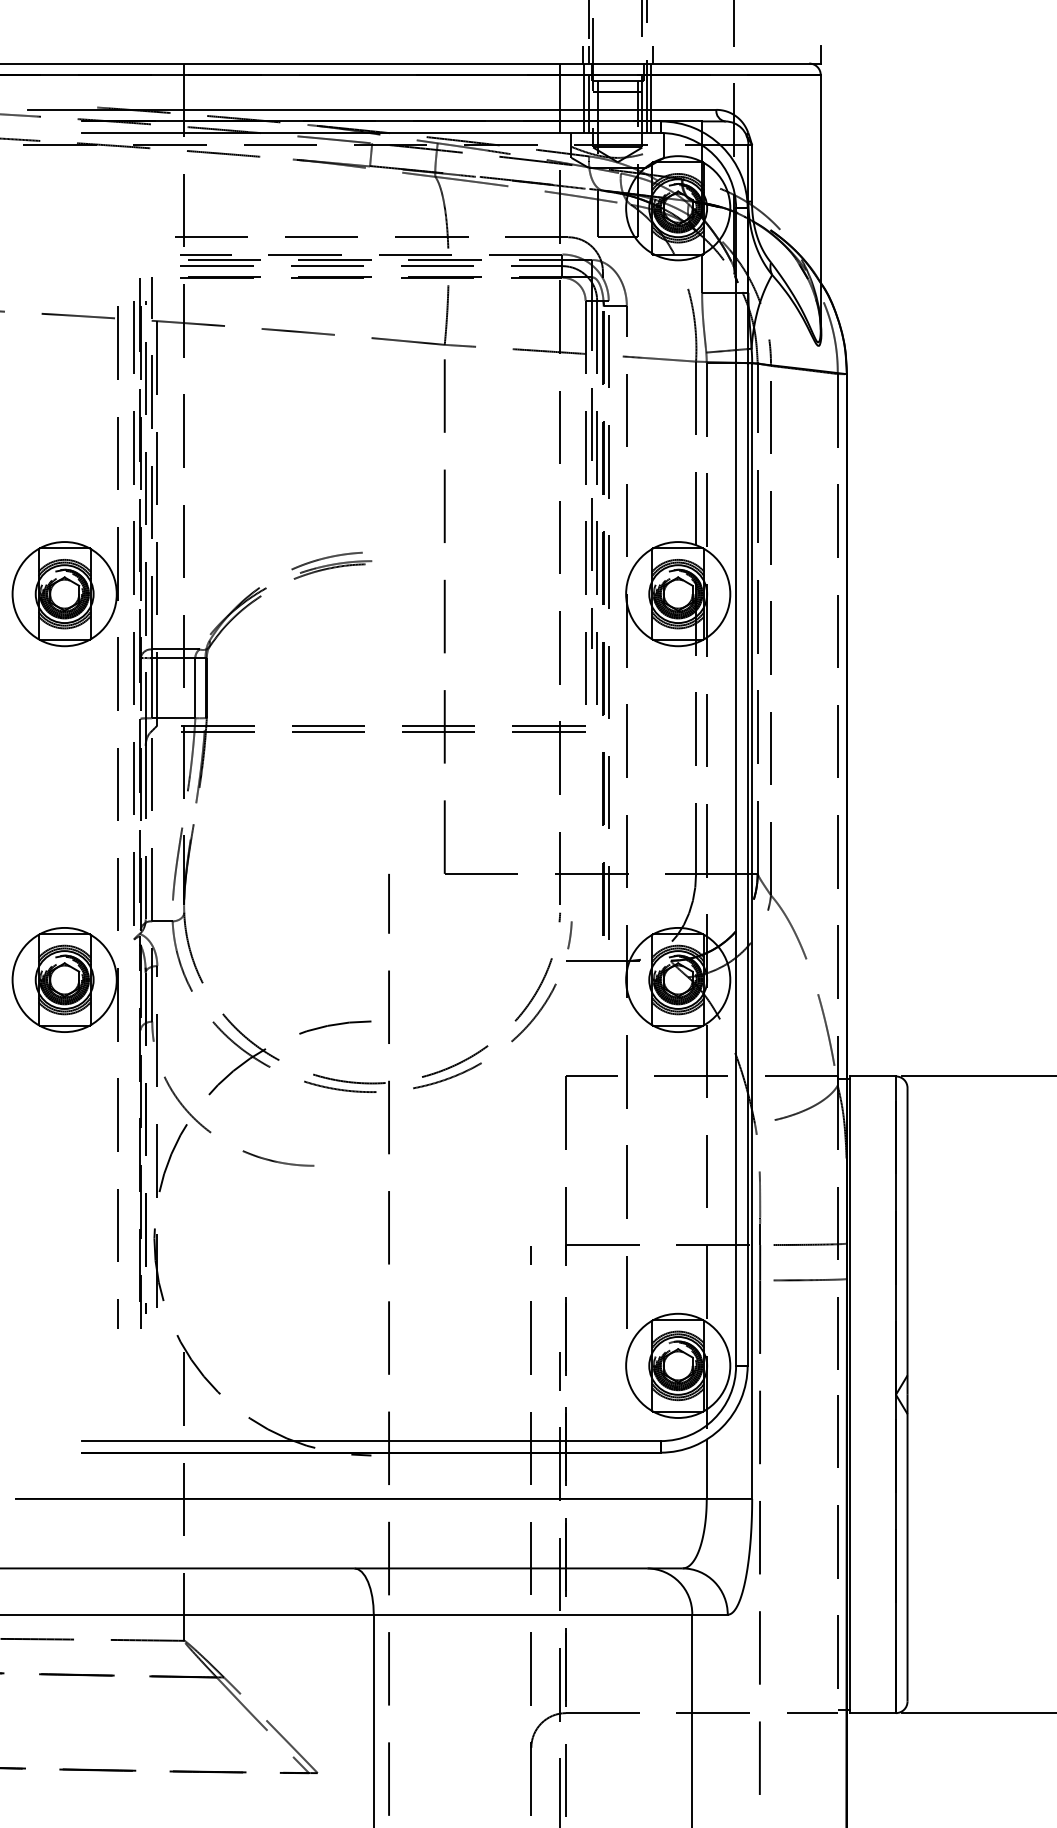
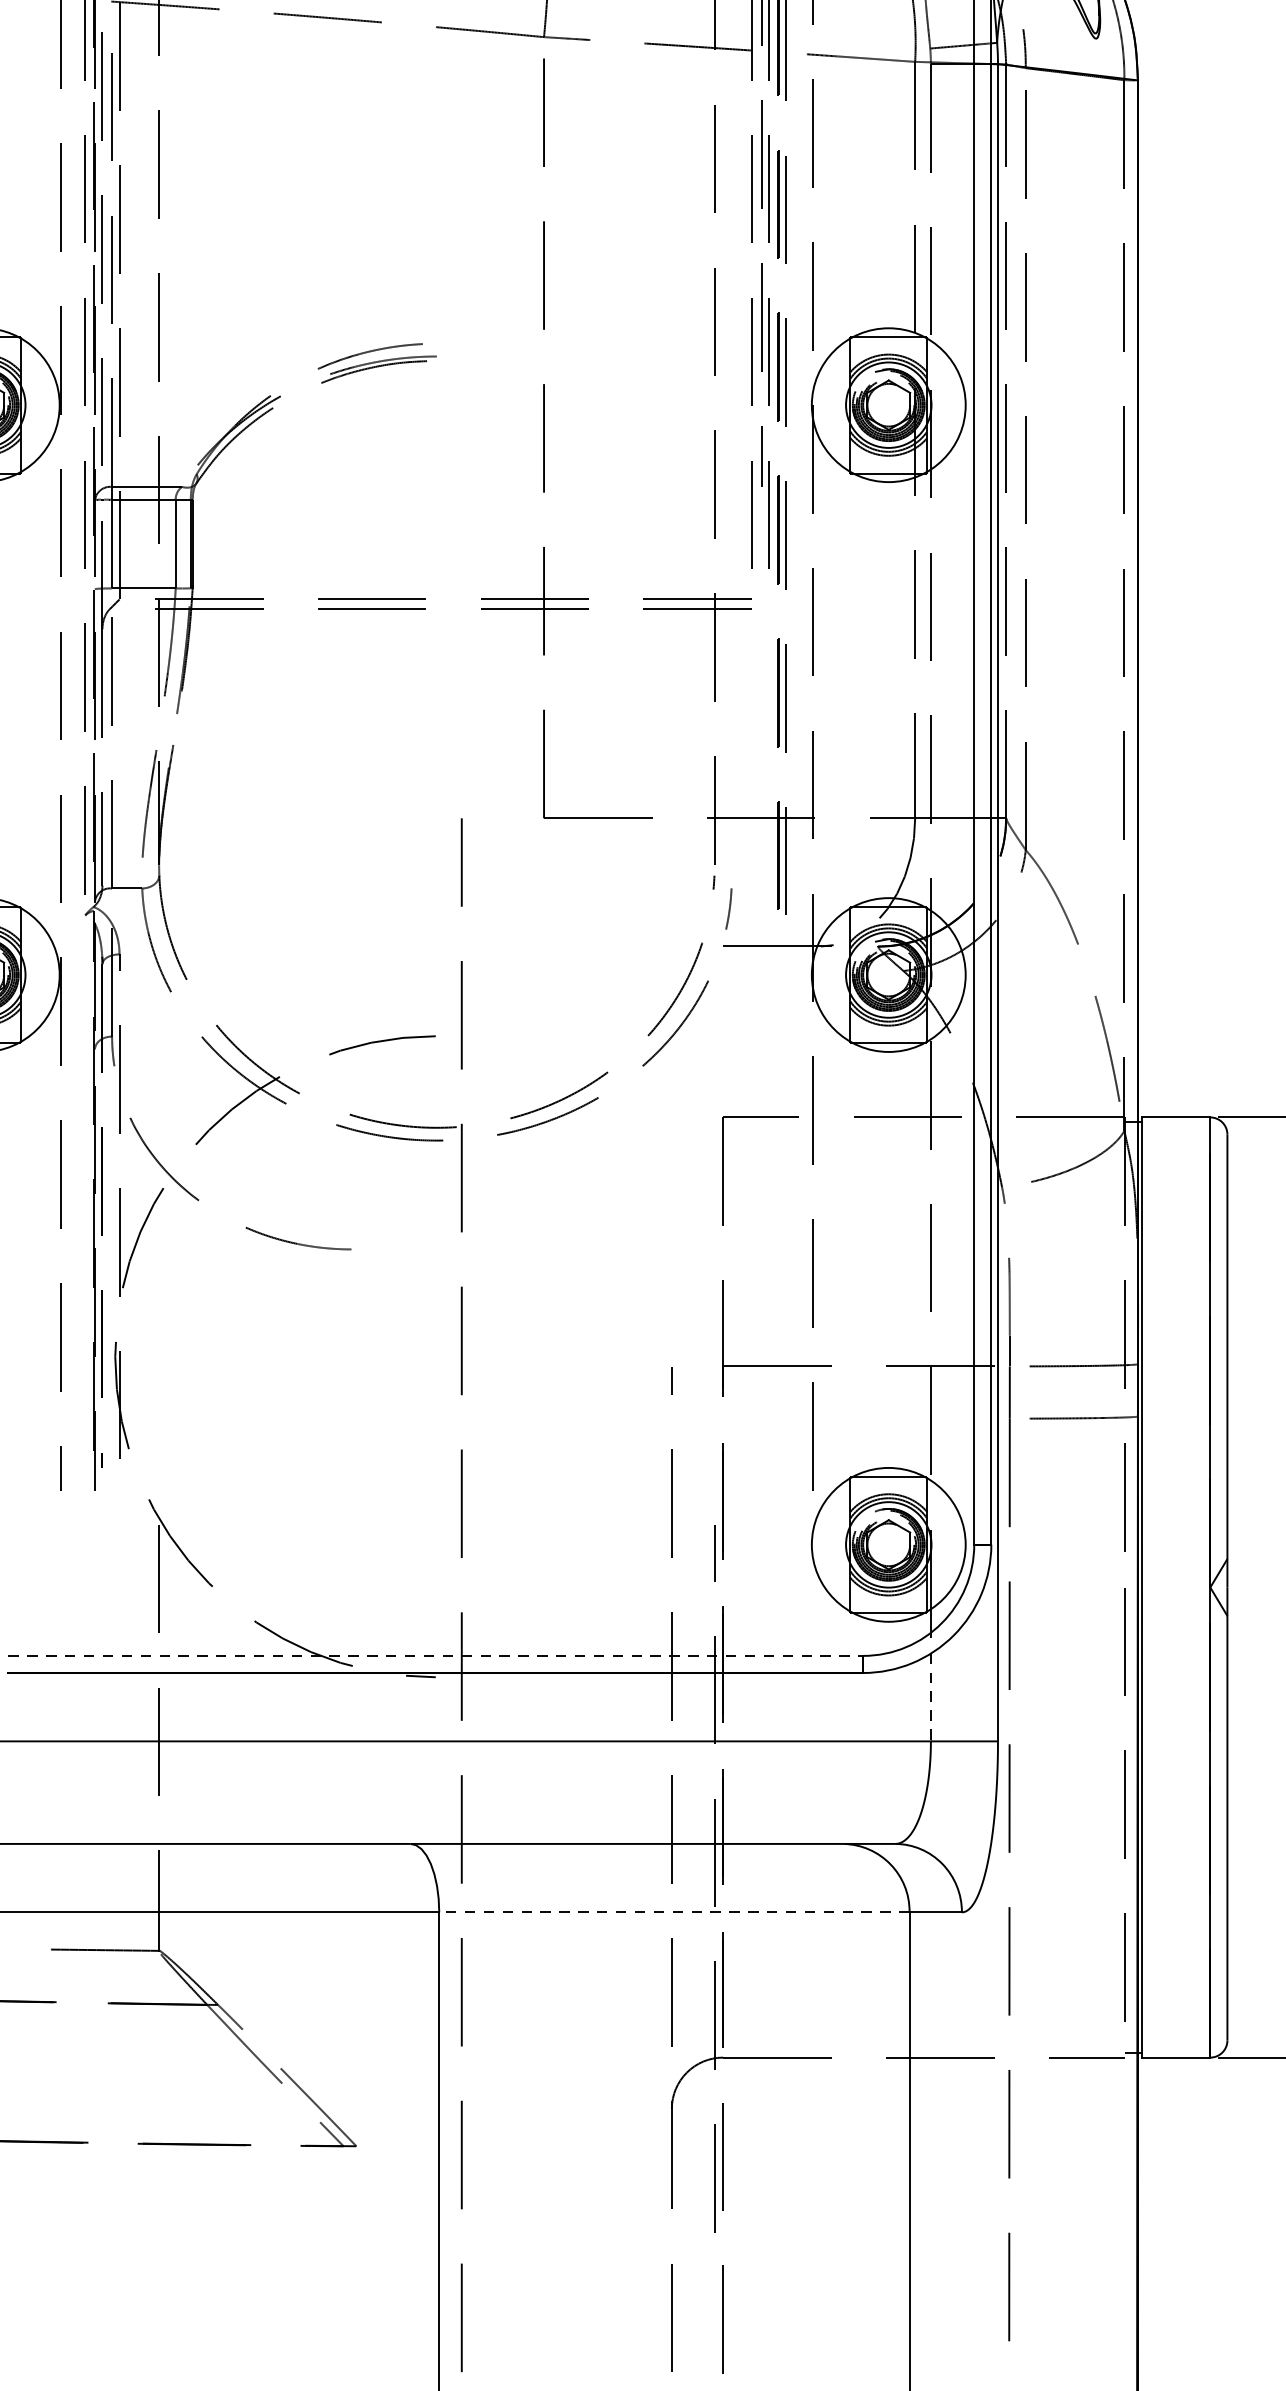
line: (371, 1441) -> (435, 1656), solid -> dashed
line: (706, 1469) -> (930, 1697), solid -> dashed
line: (532, 1614) -> (673, 1911), solid -> dashed

